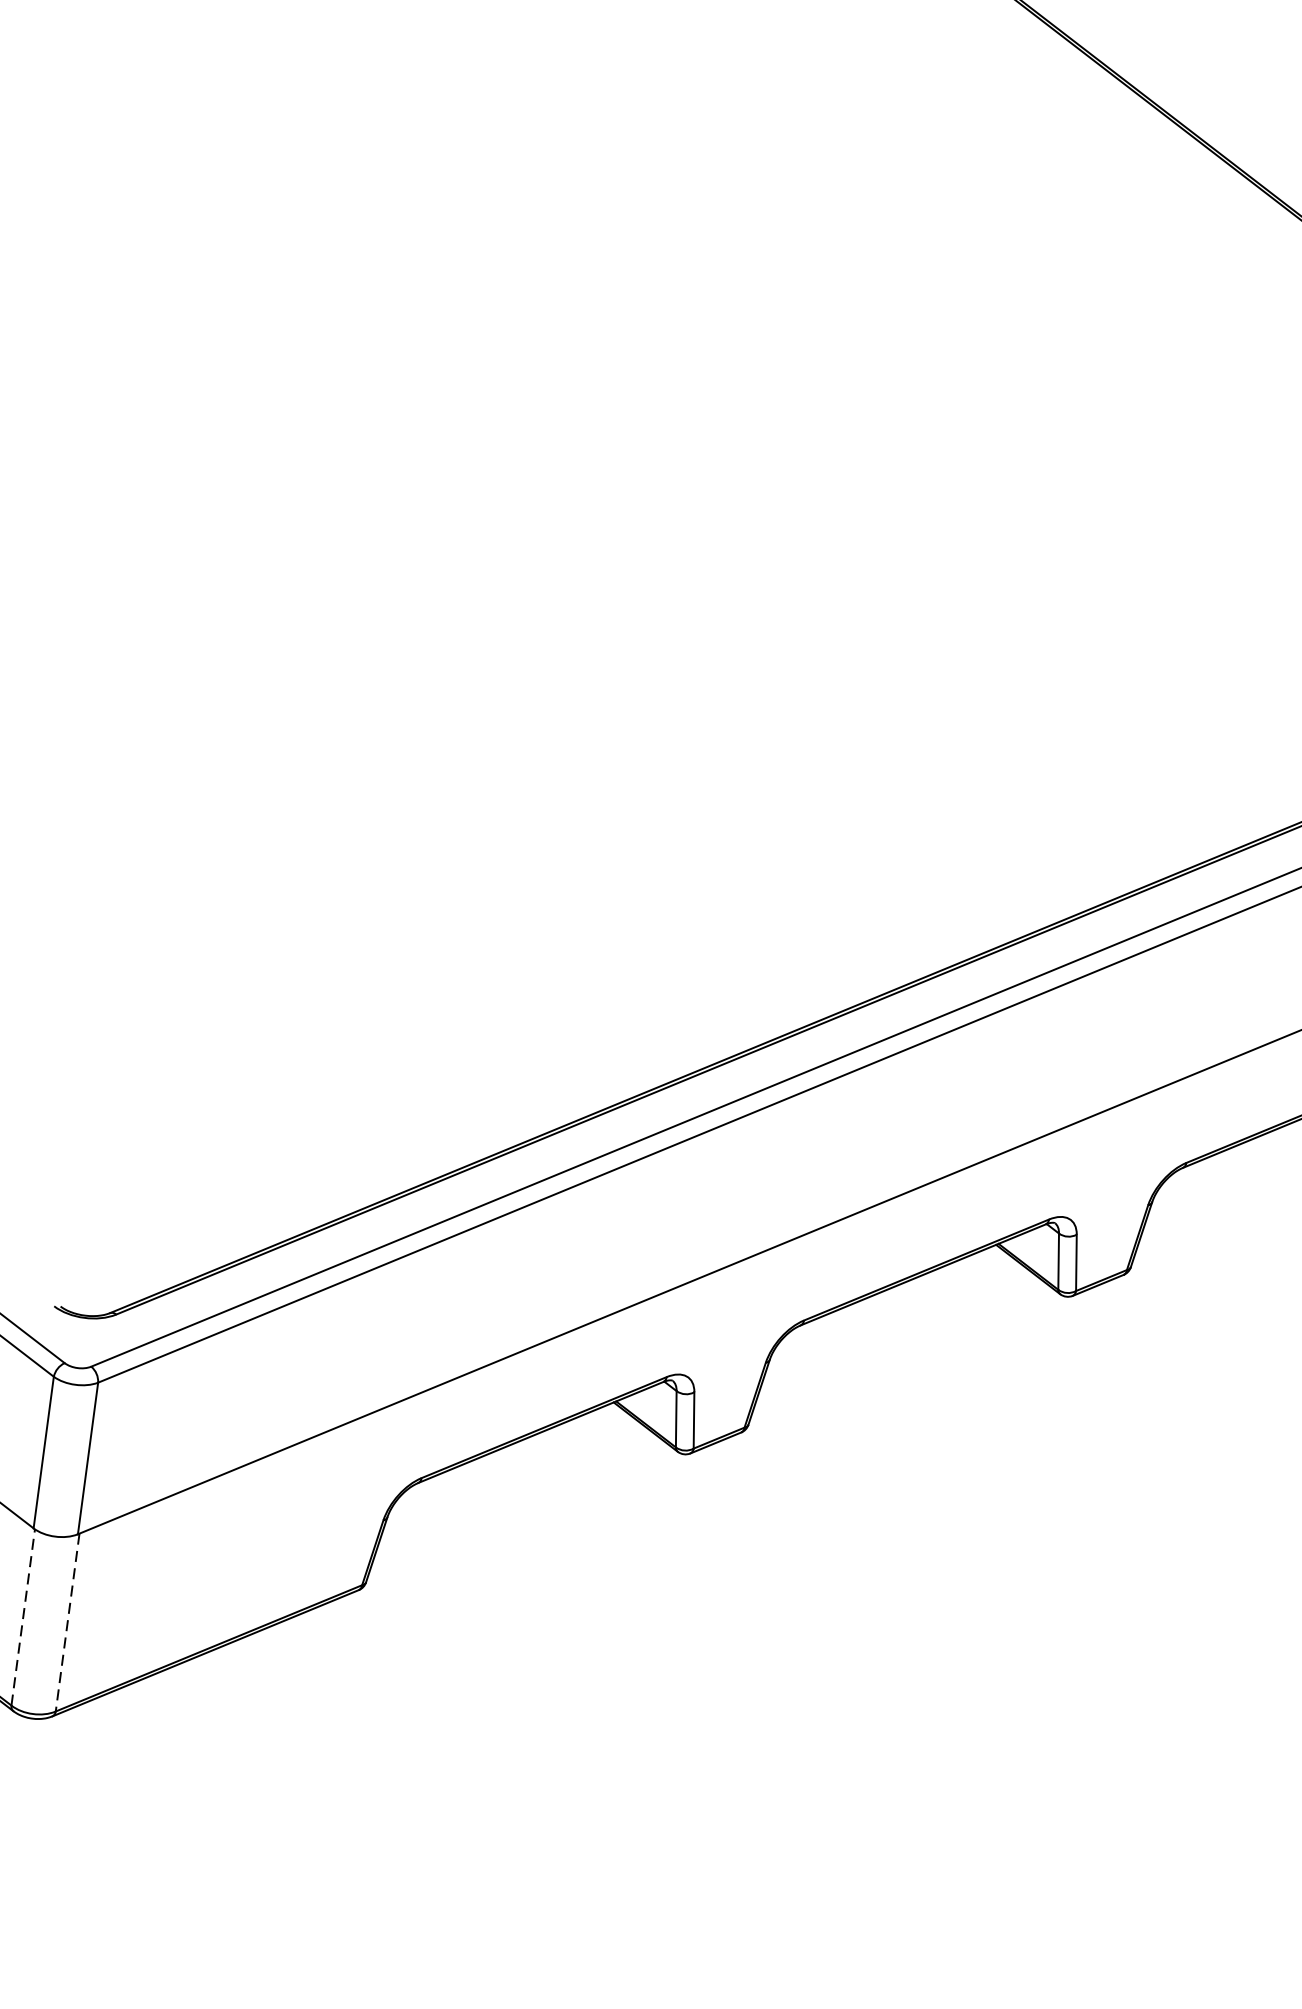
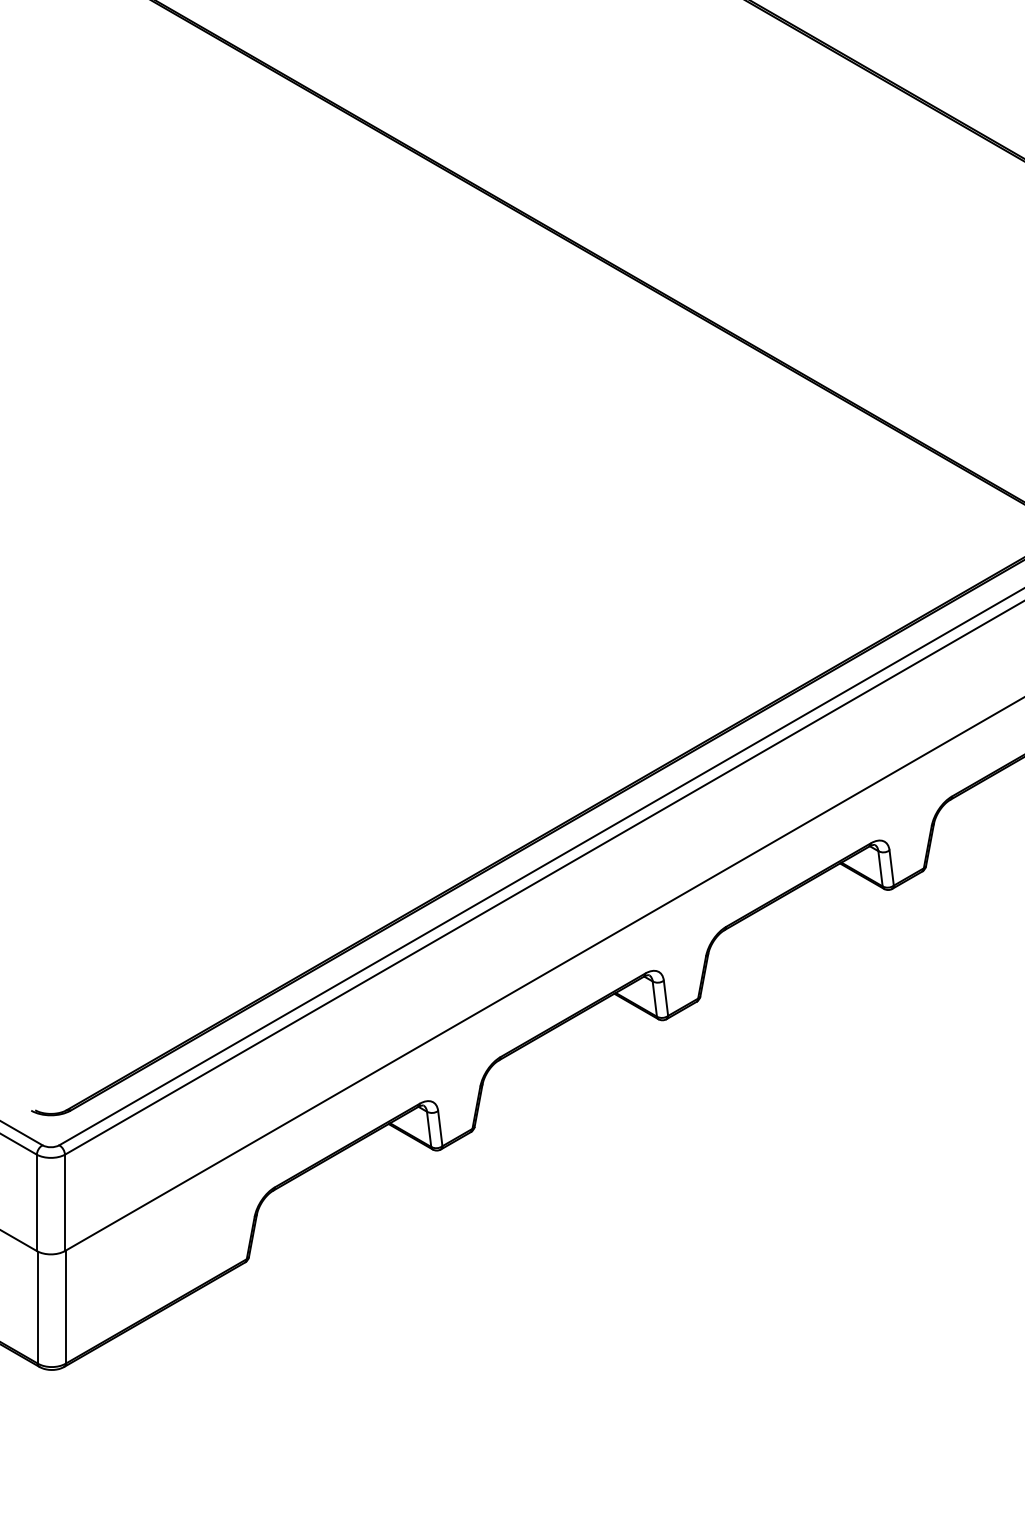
line: (22, 1617) -> (37, 1307), dashed -> solid
line: (66, 1623) -> (65, 1307), dashed -> solid

